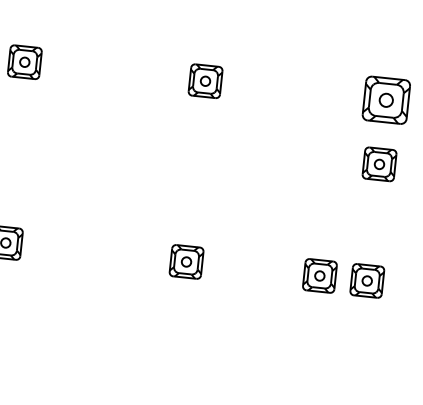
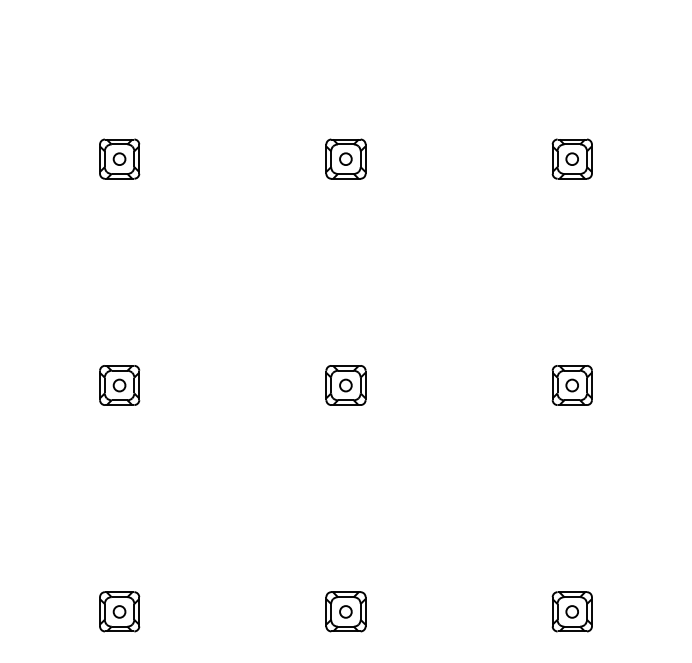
part: (385, 99) -> (571, 158), size x0.71
part: (378, 164) -> (571, 239), removed
part: (319, 275) -> (512, 385), removed

